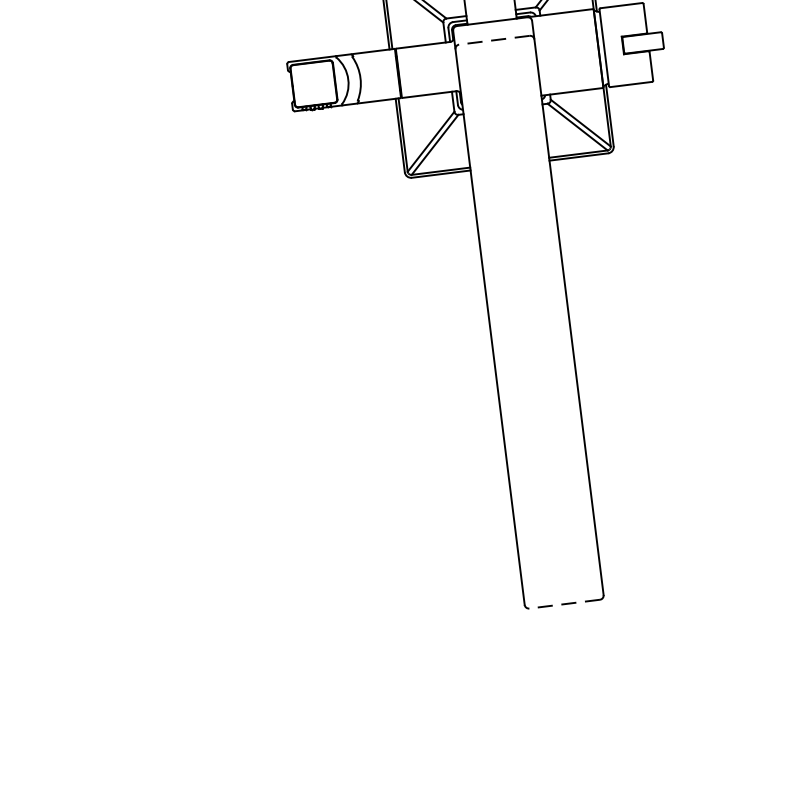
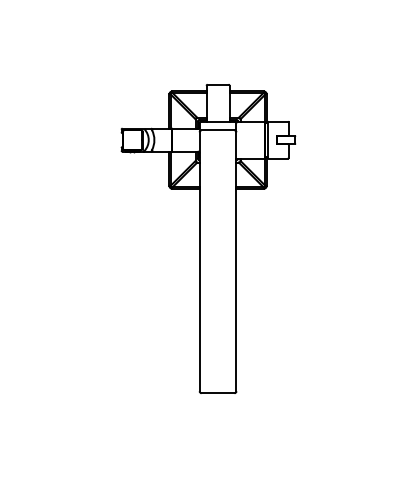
line: (493, 40) -> (217, 130), dashed -> solid
line: (563, 604) -> (217, 393), dashed -> solid

